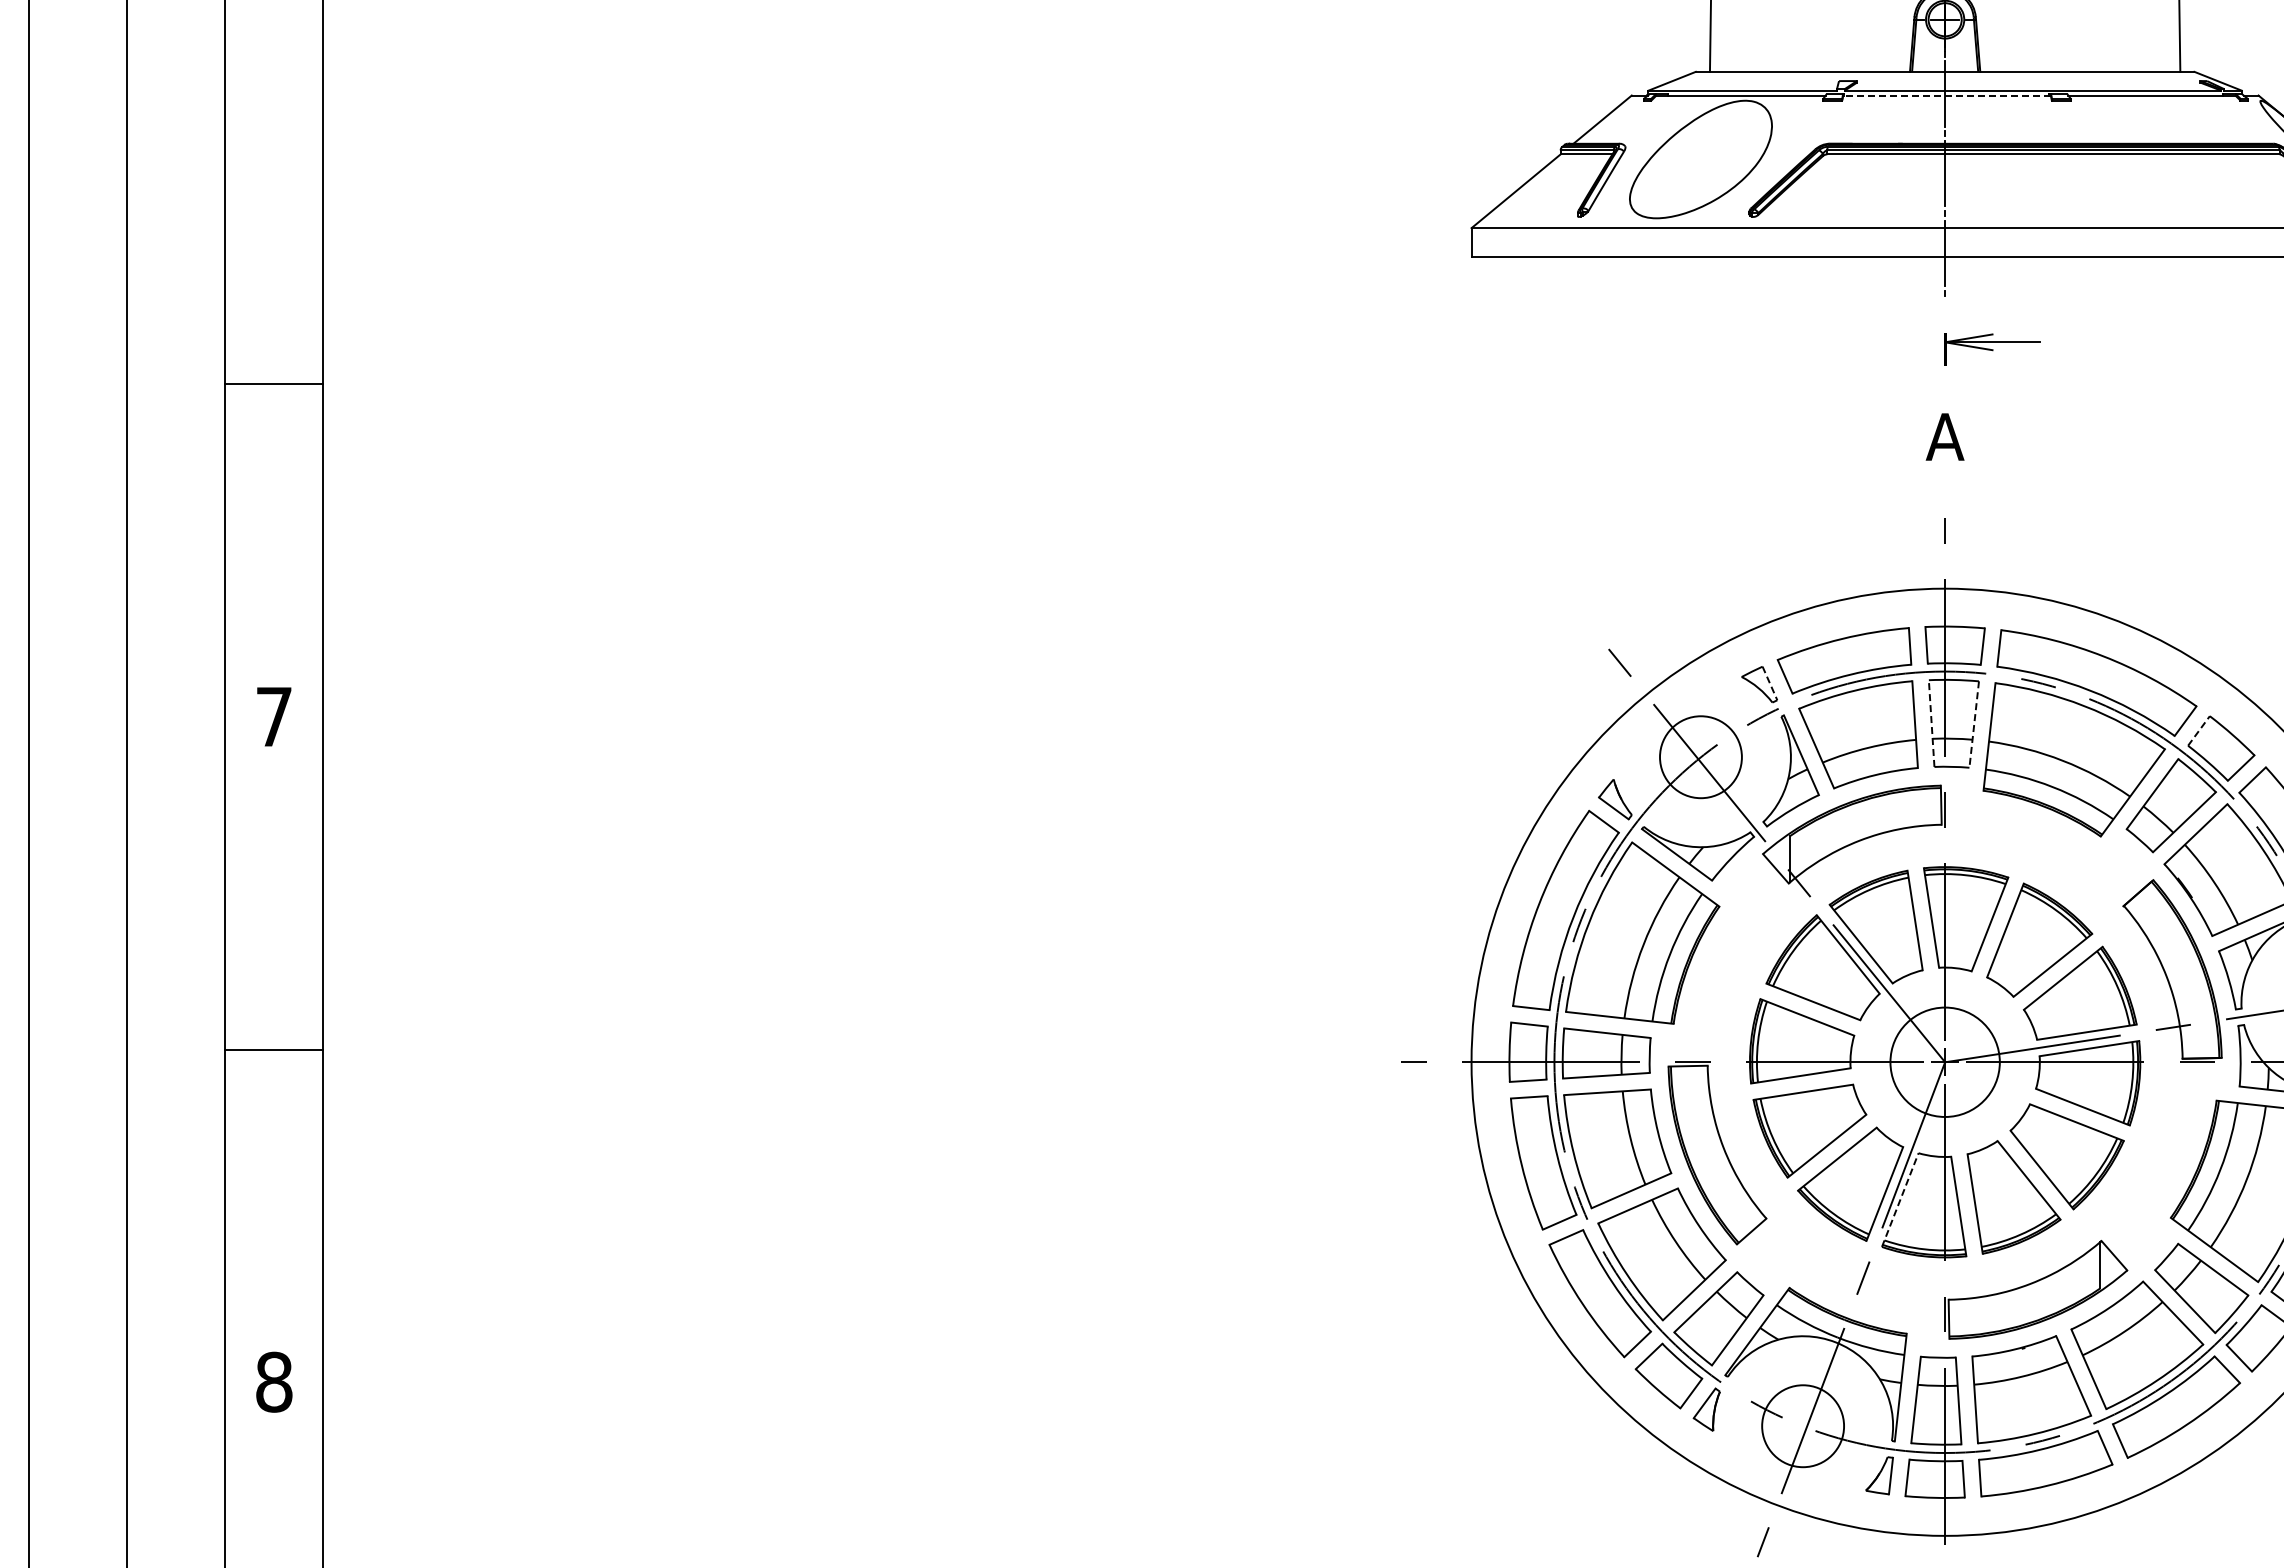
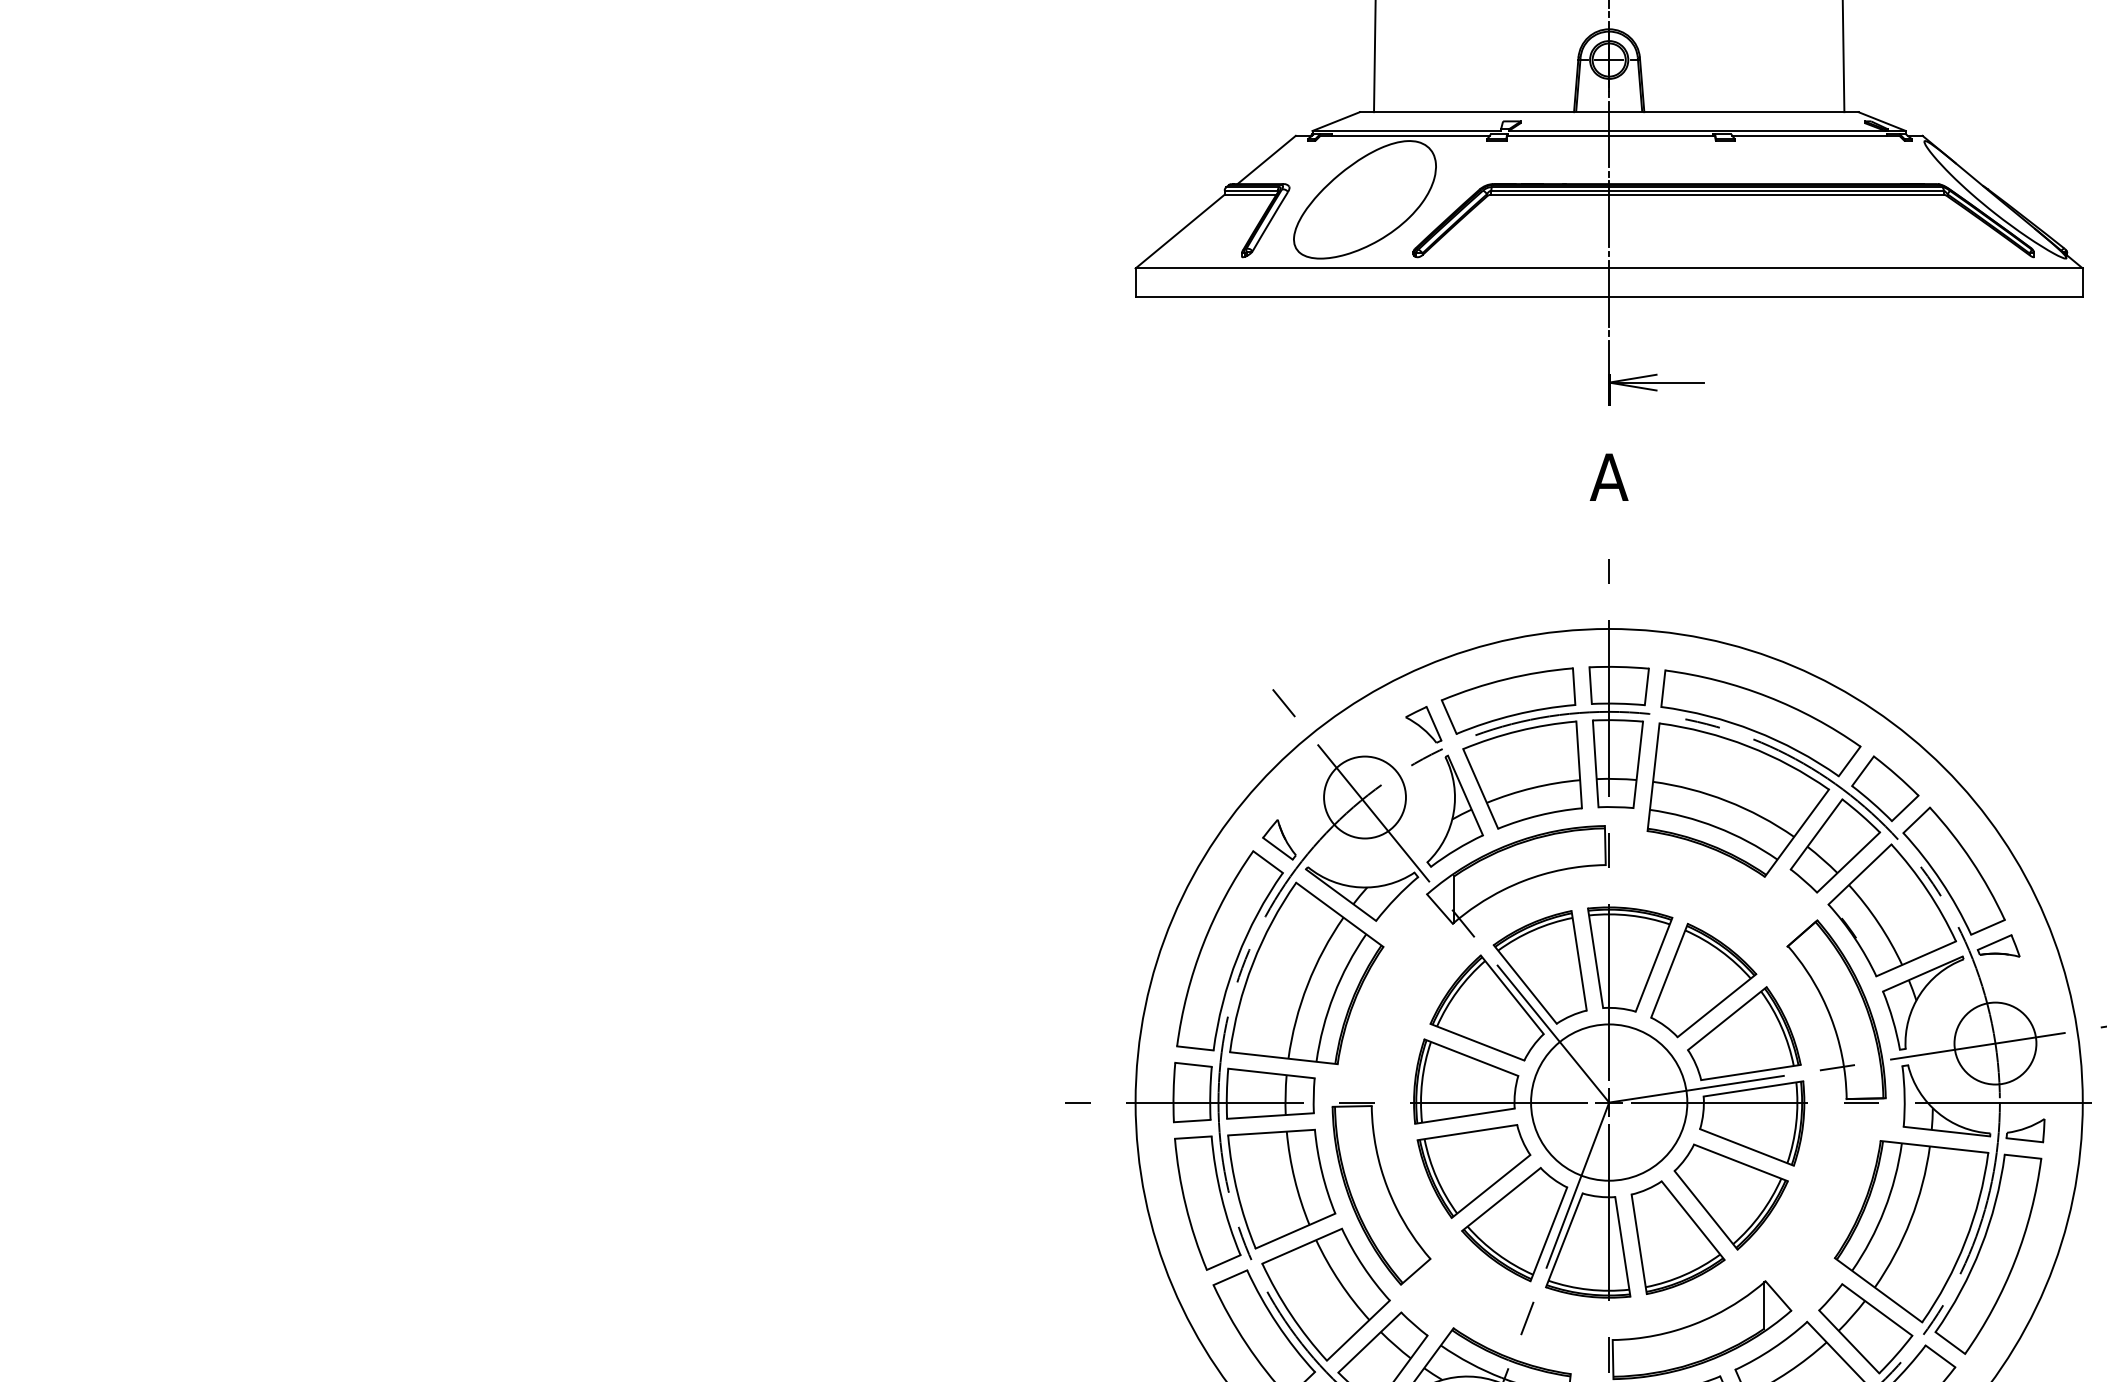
line: (1946, 95) -> (1610, 135), dashed -> solid
line: (1945, 316) -> (1609, 356), added
line: (1770, 683) -> (1434, 723), dashed -> solid
line: (1931, 723) -> (1595, 763), dashed -> solid
line: (1974, 725) -> (1638, 765), dashed -> solid
line: (2199, 730) -> (1863, 770), dashed -> solid
circle: (1945, 1062) -> (1609, 1102), size x1.43
line: (1900, 1199) -> (1564, 1239), dashed -> solid

